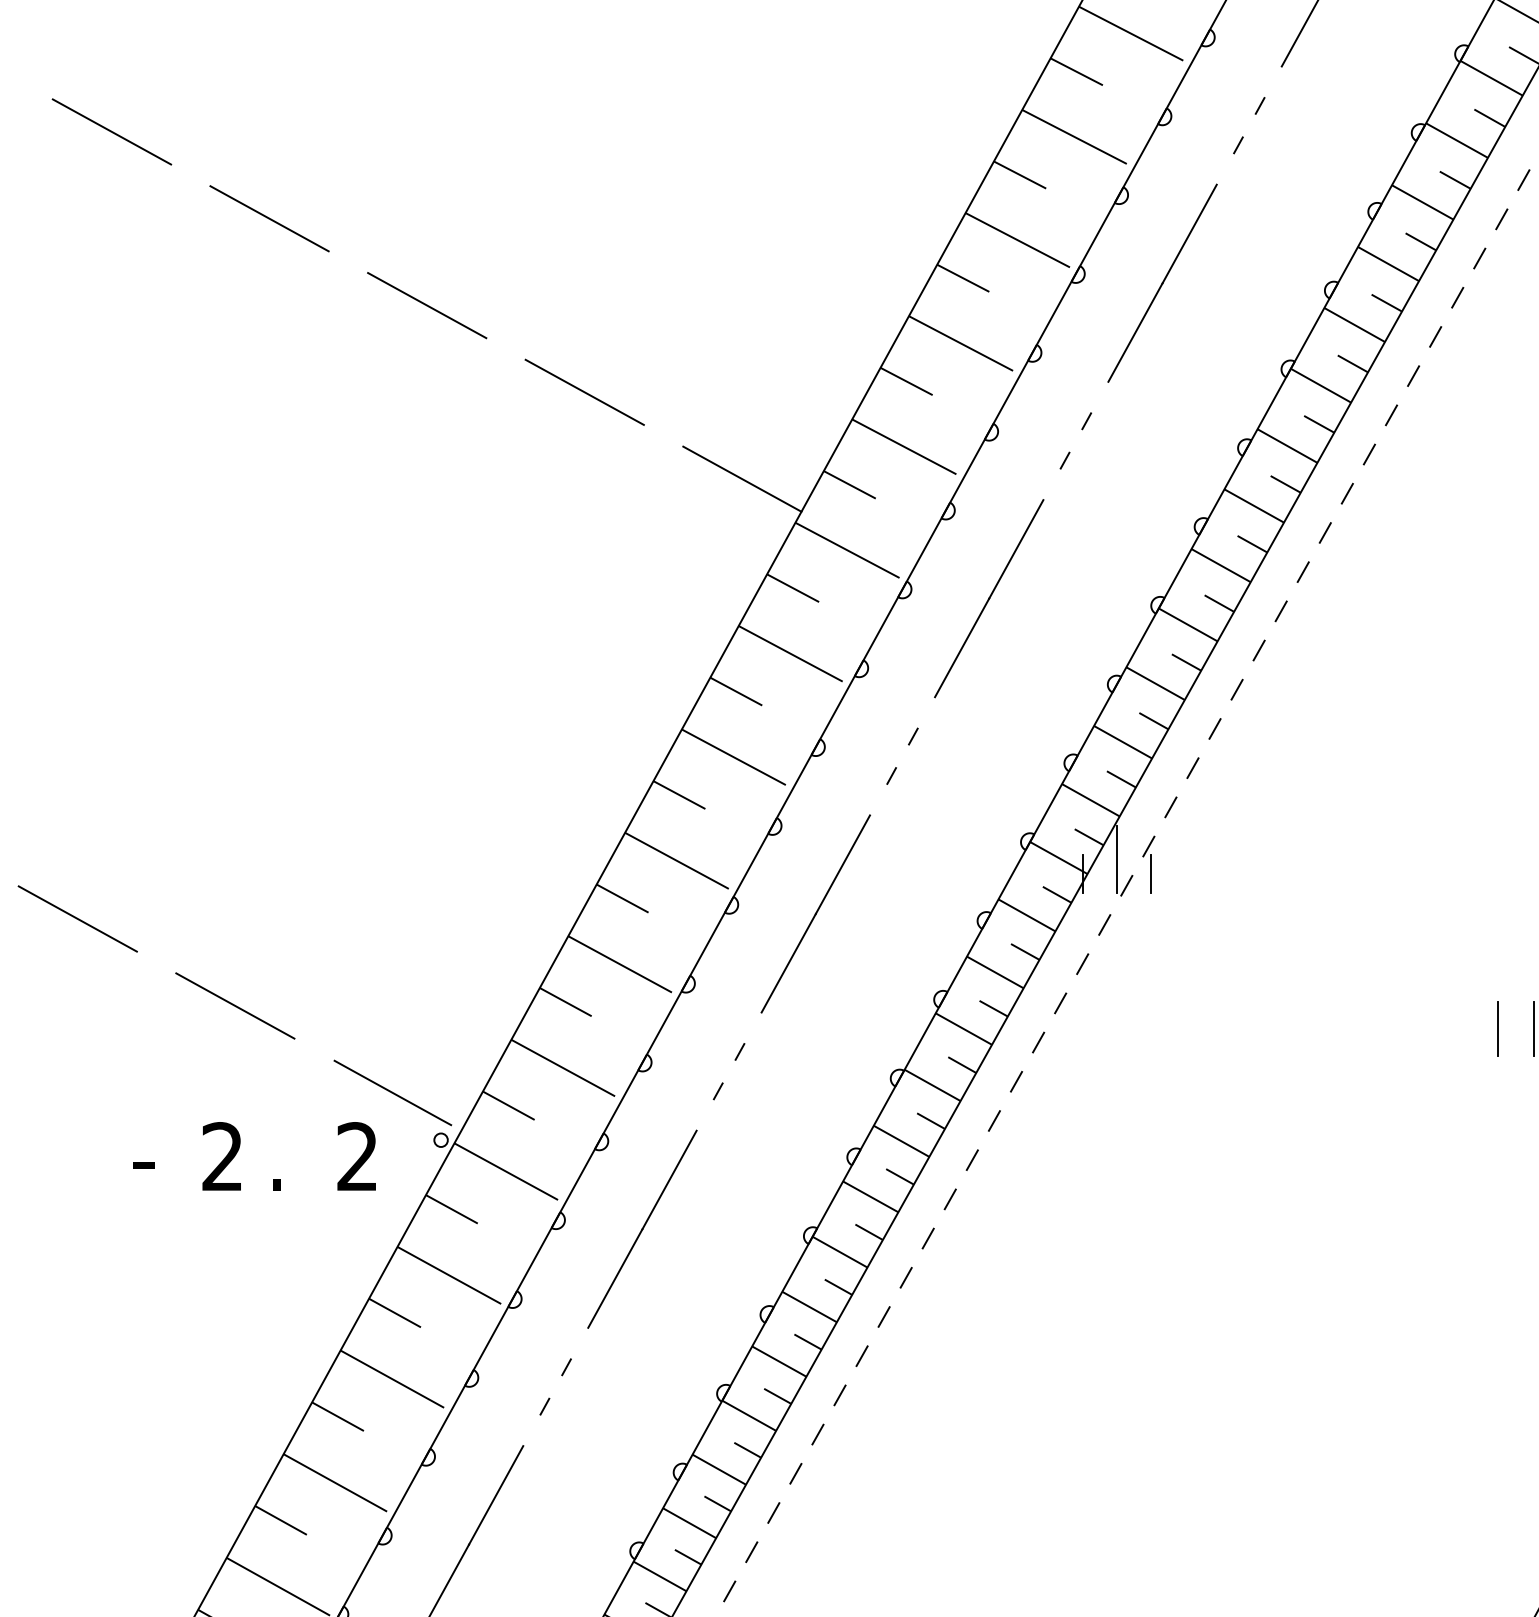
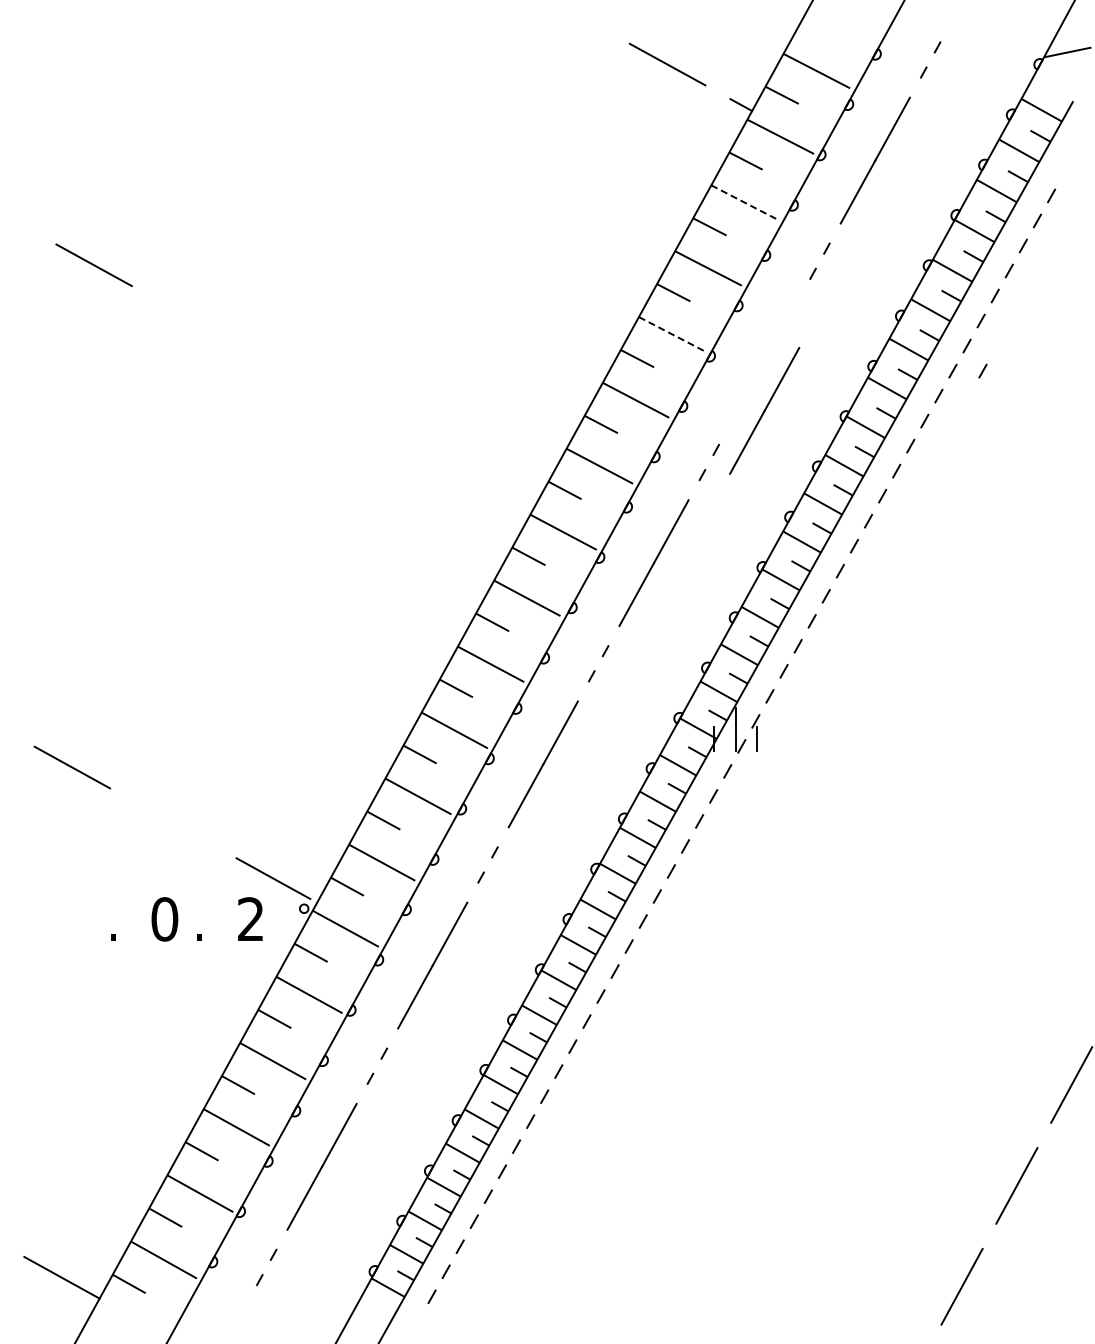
line: (1132, 33) -> (745, 202), solid -> dashed
line: (269, 218) -> (194, 320), removed
line: (1018, 240) -> (672, 334), solid -> dashed
line: (1162, 282) -> (764, 410), moved
line: (1503, 296) -> (982, 370), added
line: (427, 304) -> (295, 375), removed
line: (584, 392) -> (395, 431), removed
line: (742, 478) -> (496, 486), removed
line: (234, 1005) -> (172, 822), removed
line: (1497, 1028) -> (978, 837), removed
line: (1533, 1028) -> (1001, 837), removed
text: (222, 1157) -> (164, 919), 2 -> 0
text: (143, 1175) -> (114, 931), - -> .

